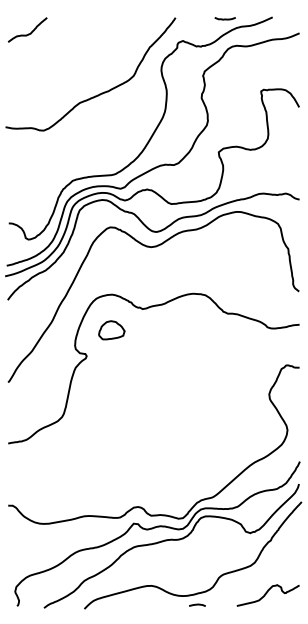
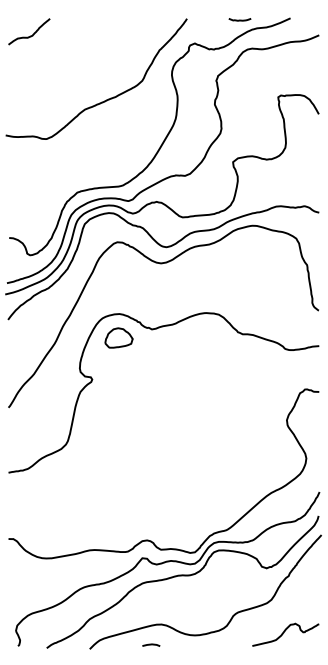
part: (111, 329) -> (118, 337), moved
line: (197, 604) -> (151, 644), moved

